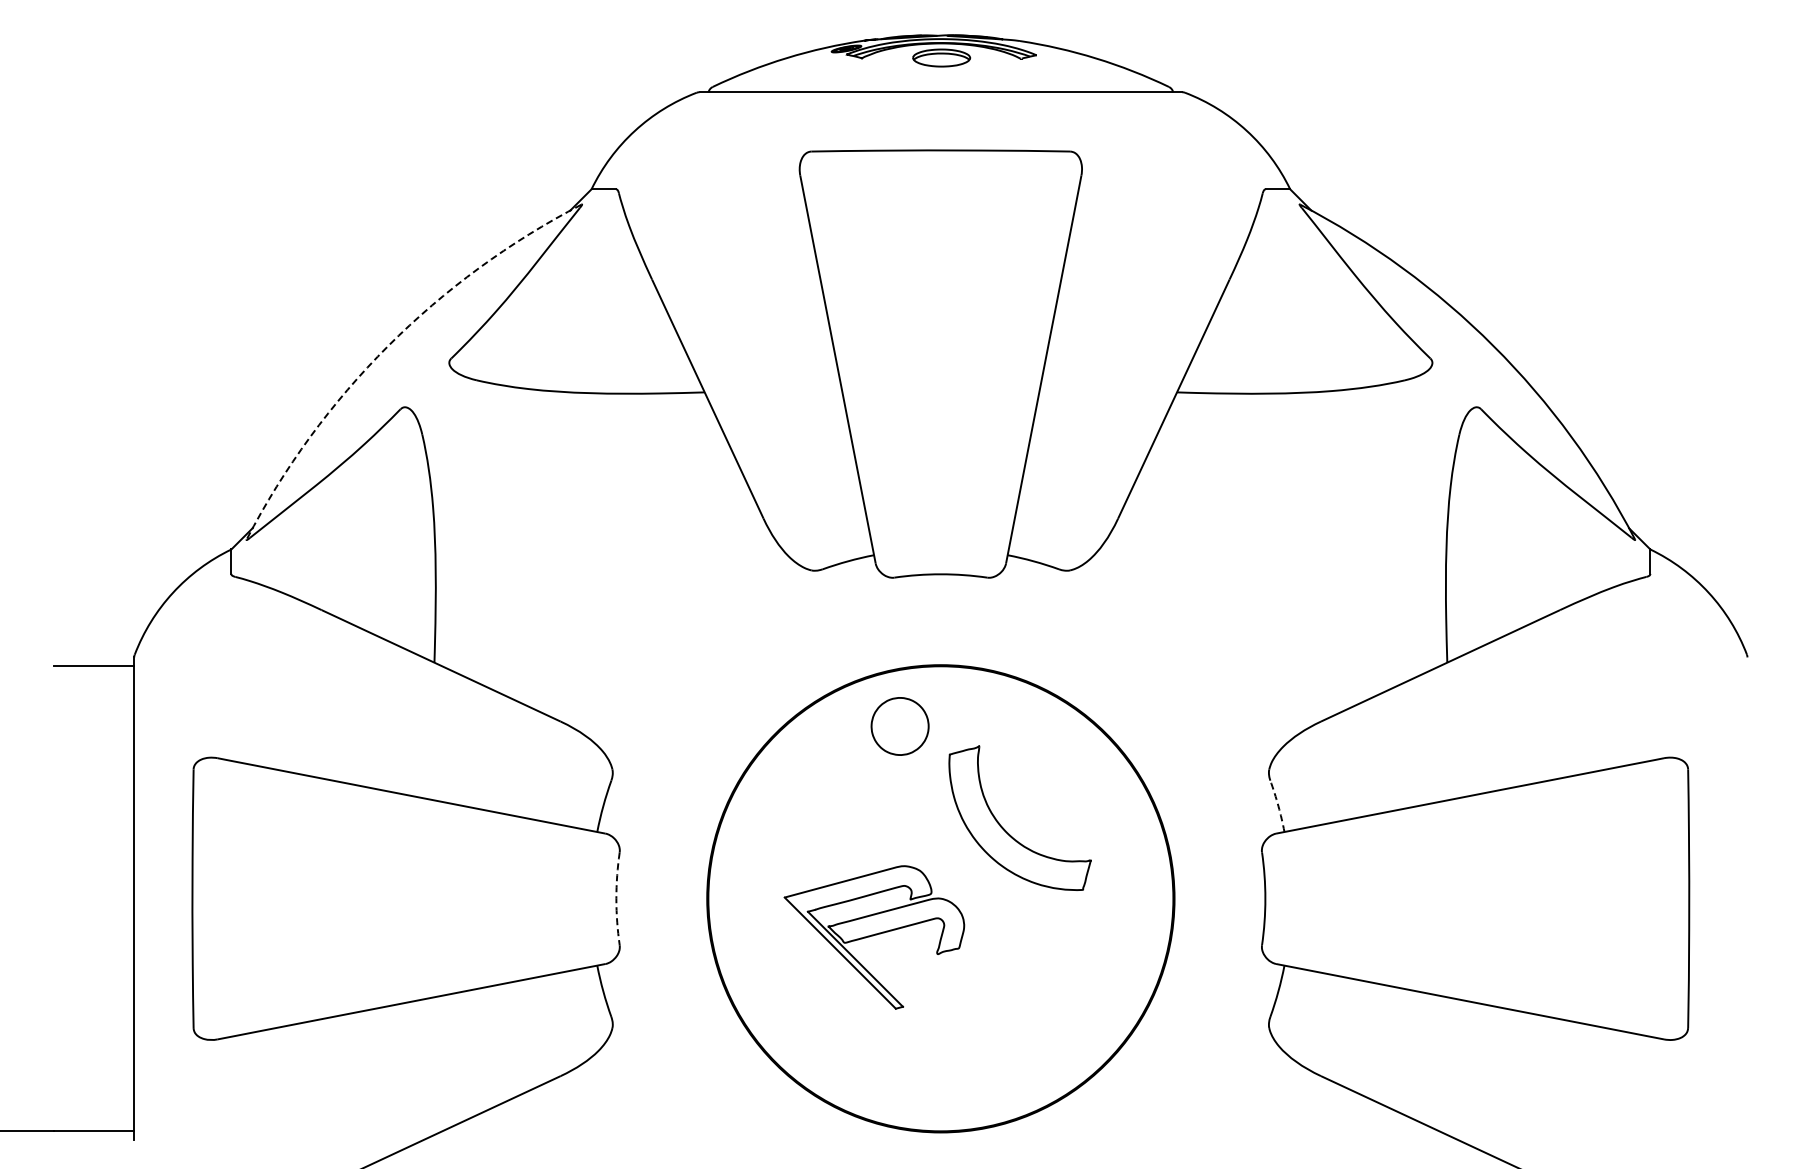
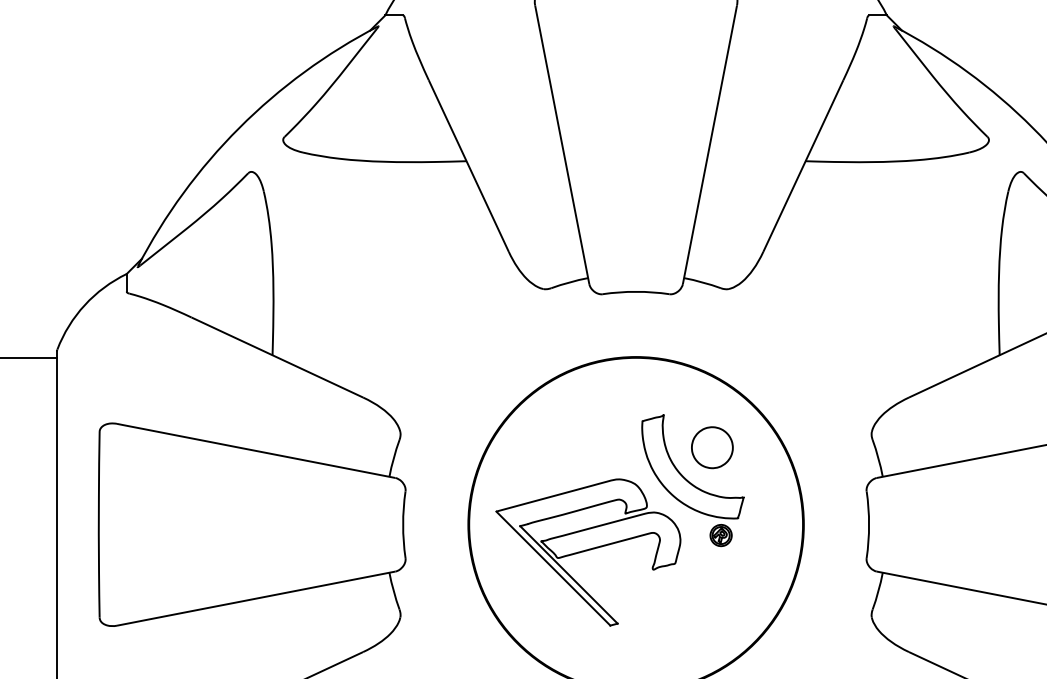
arc: (388, 346) -> (239, 128), dashed -> solid
part: (899, 726) -> (711, 447), moved
arc: (1278, 806) -> (878, 458), dashed -> solid
arc: (616, 898) -> (403, 524), dashed -> solid
part: (1058, 913) -> (720, 535), added
part: (874, 937) -> (588, 552), size x1.43

